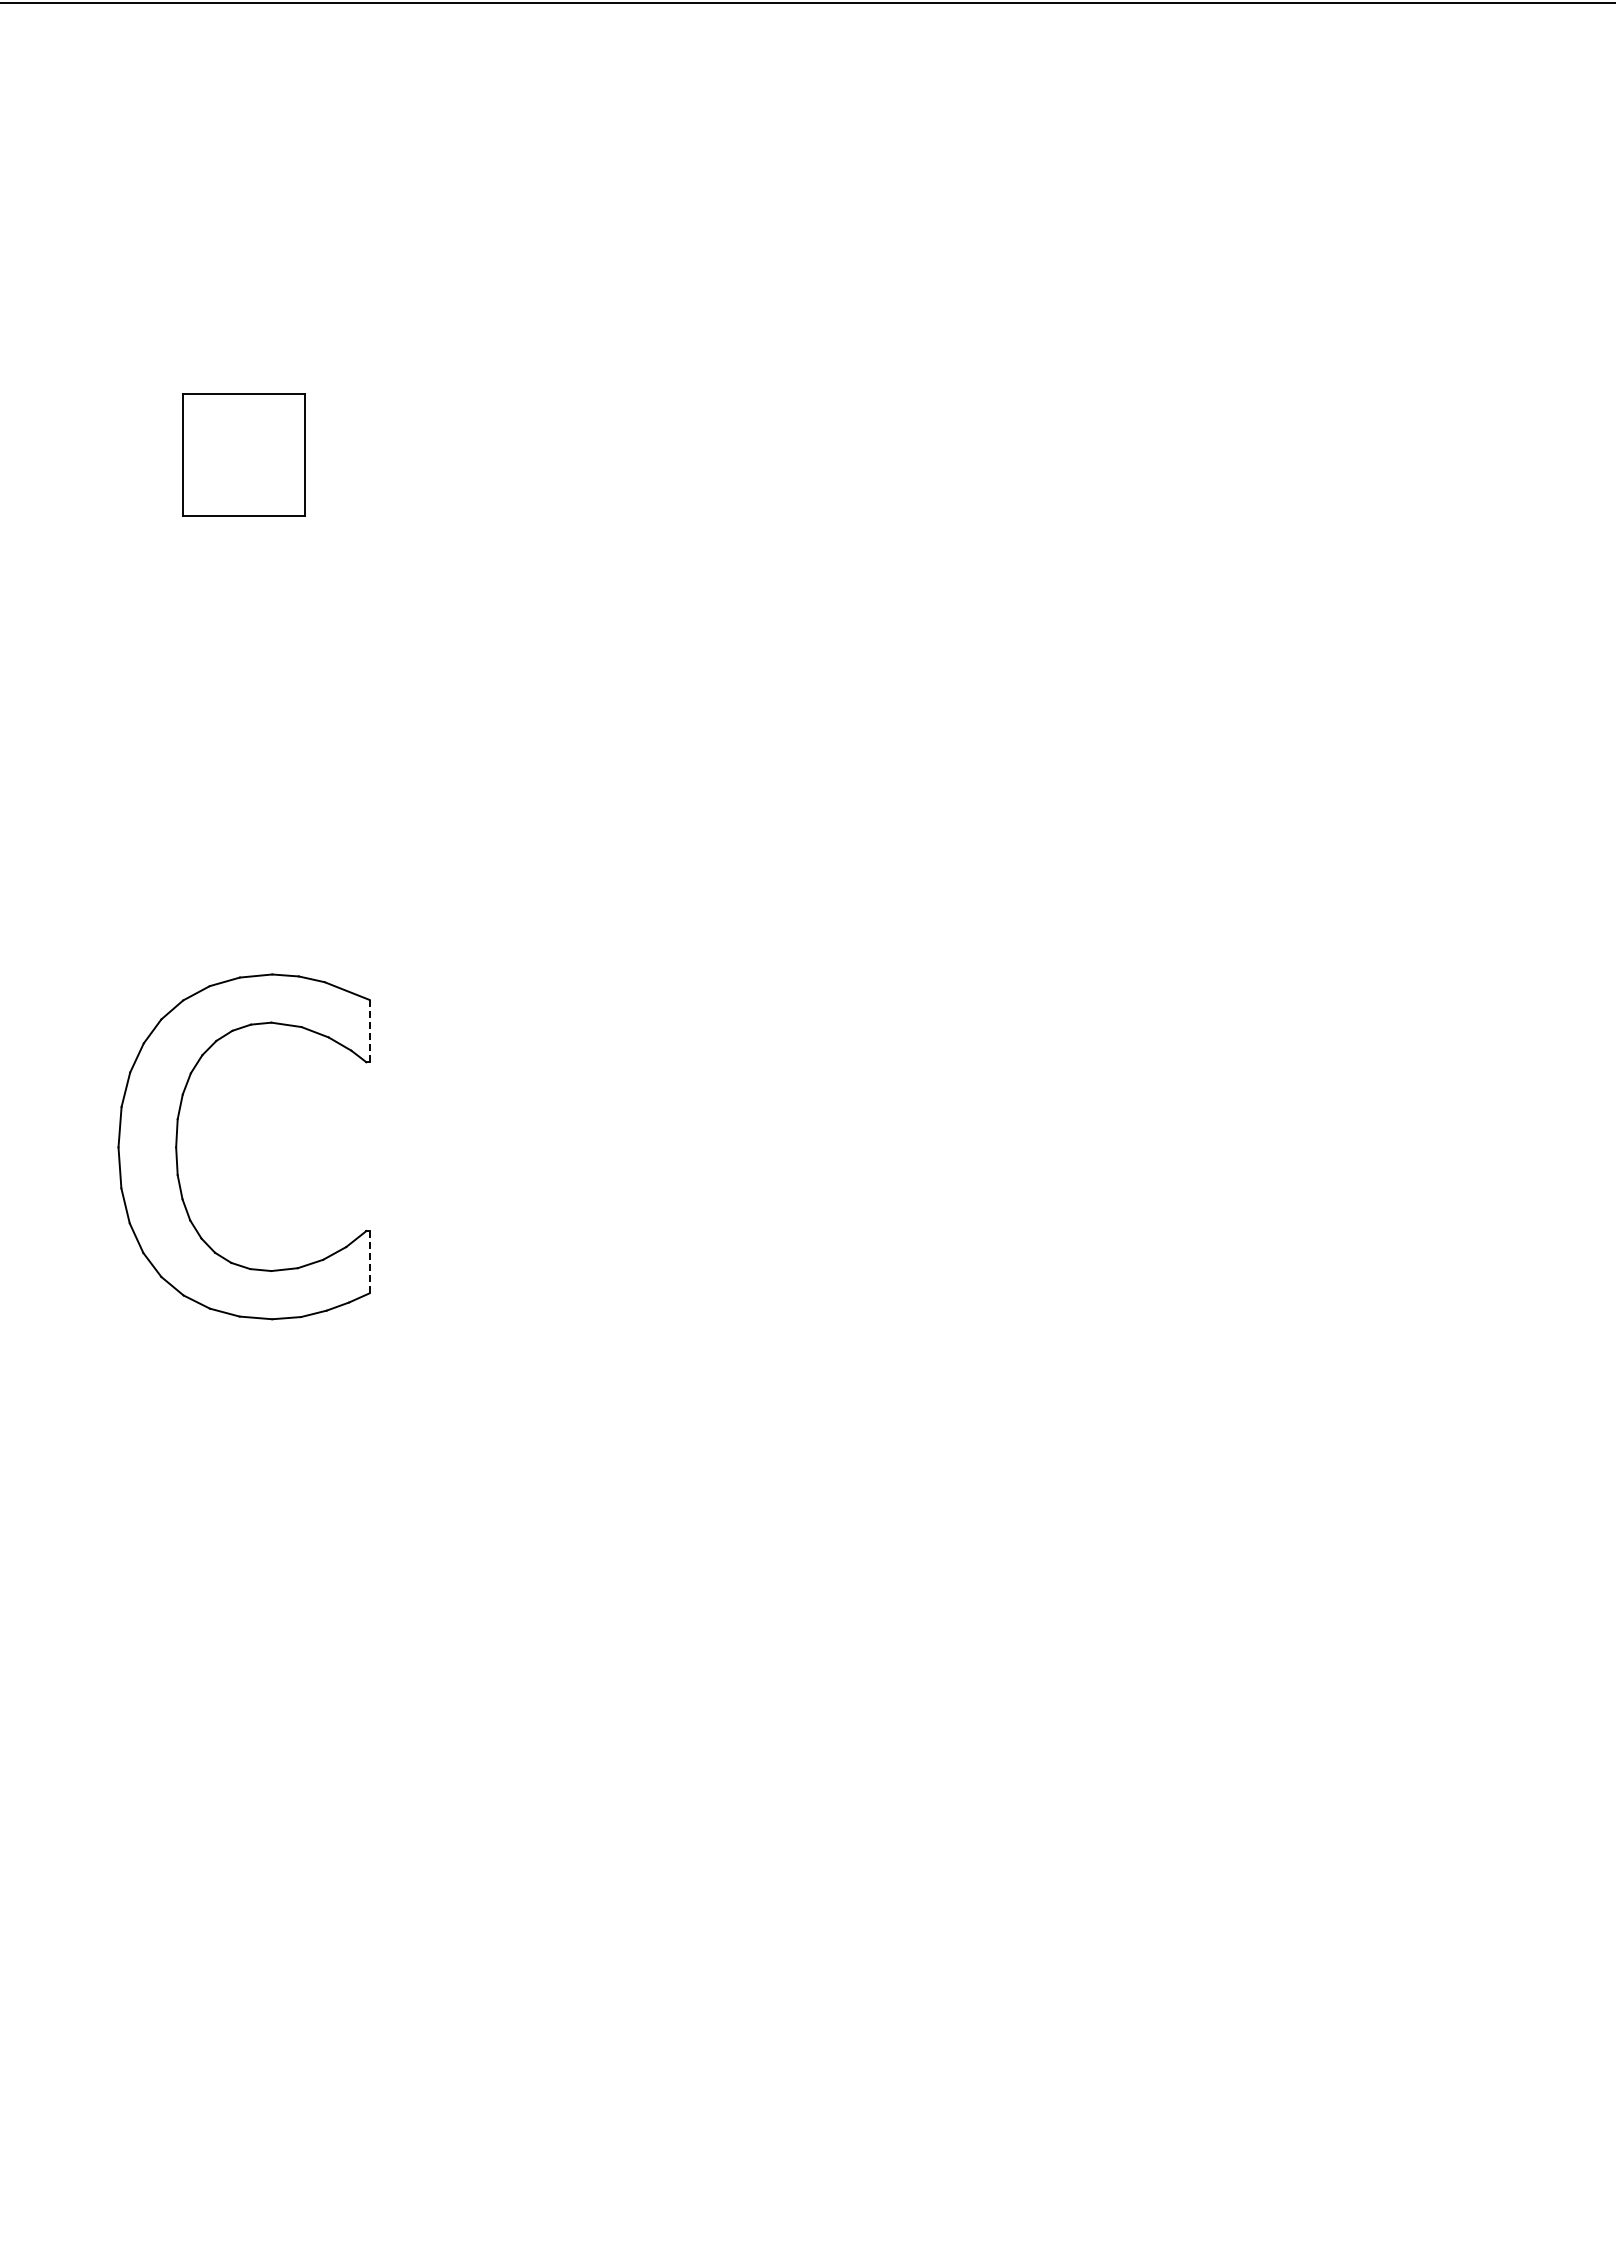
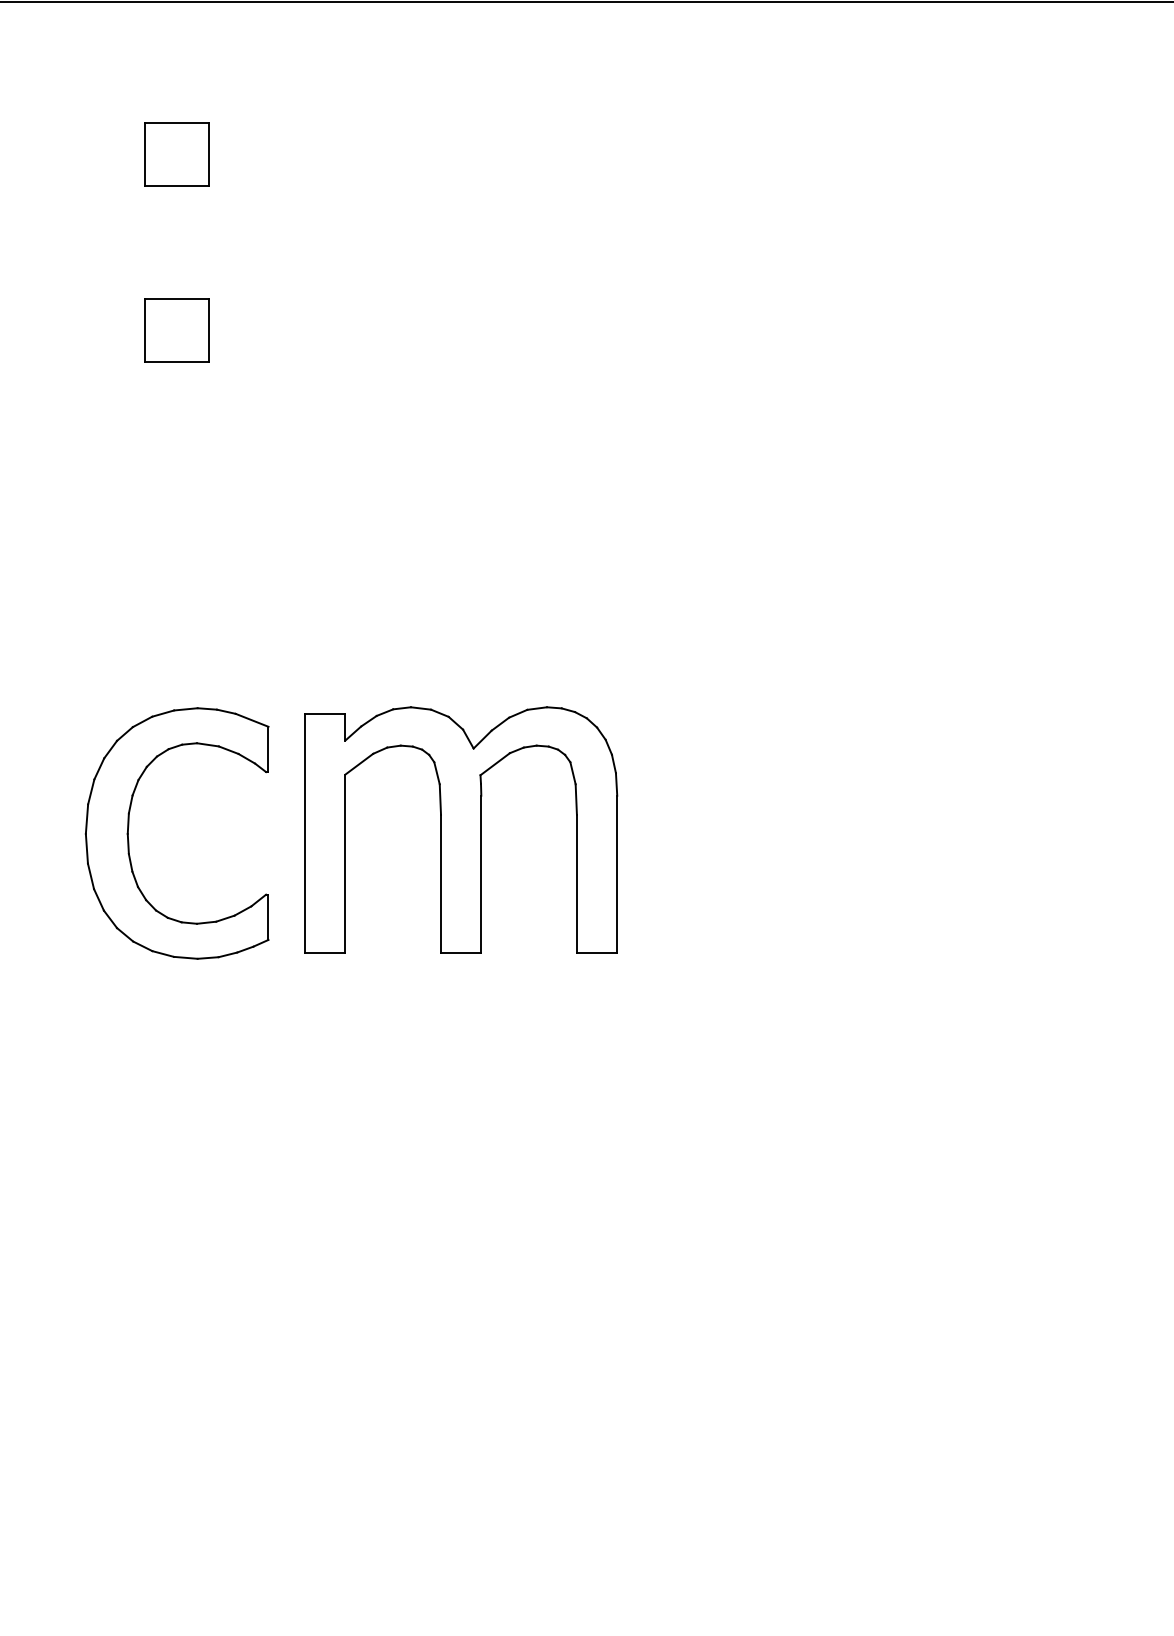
part: (243, 212) -> (176, 154), added
part: (243, 454) -> (176, 330), size x0.71
line: (369, 1031) -> (268, 749), dashed -> solid
part: (634, 1142) -> (460, 830), added
line: (369, 1262) -> (268, 917), dashed -> solid

